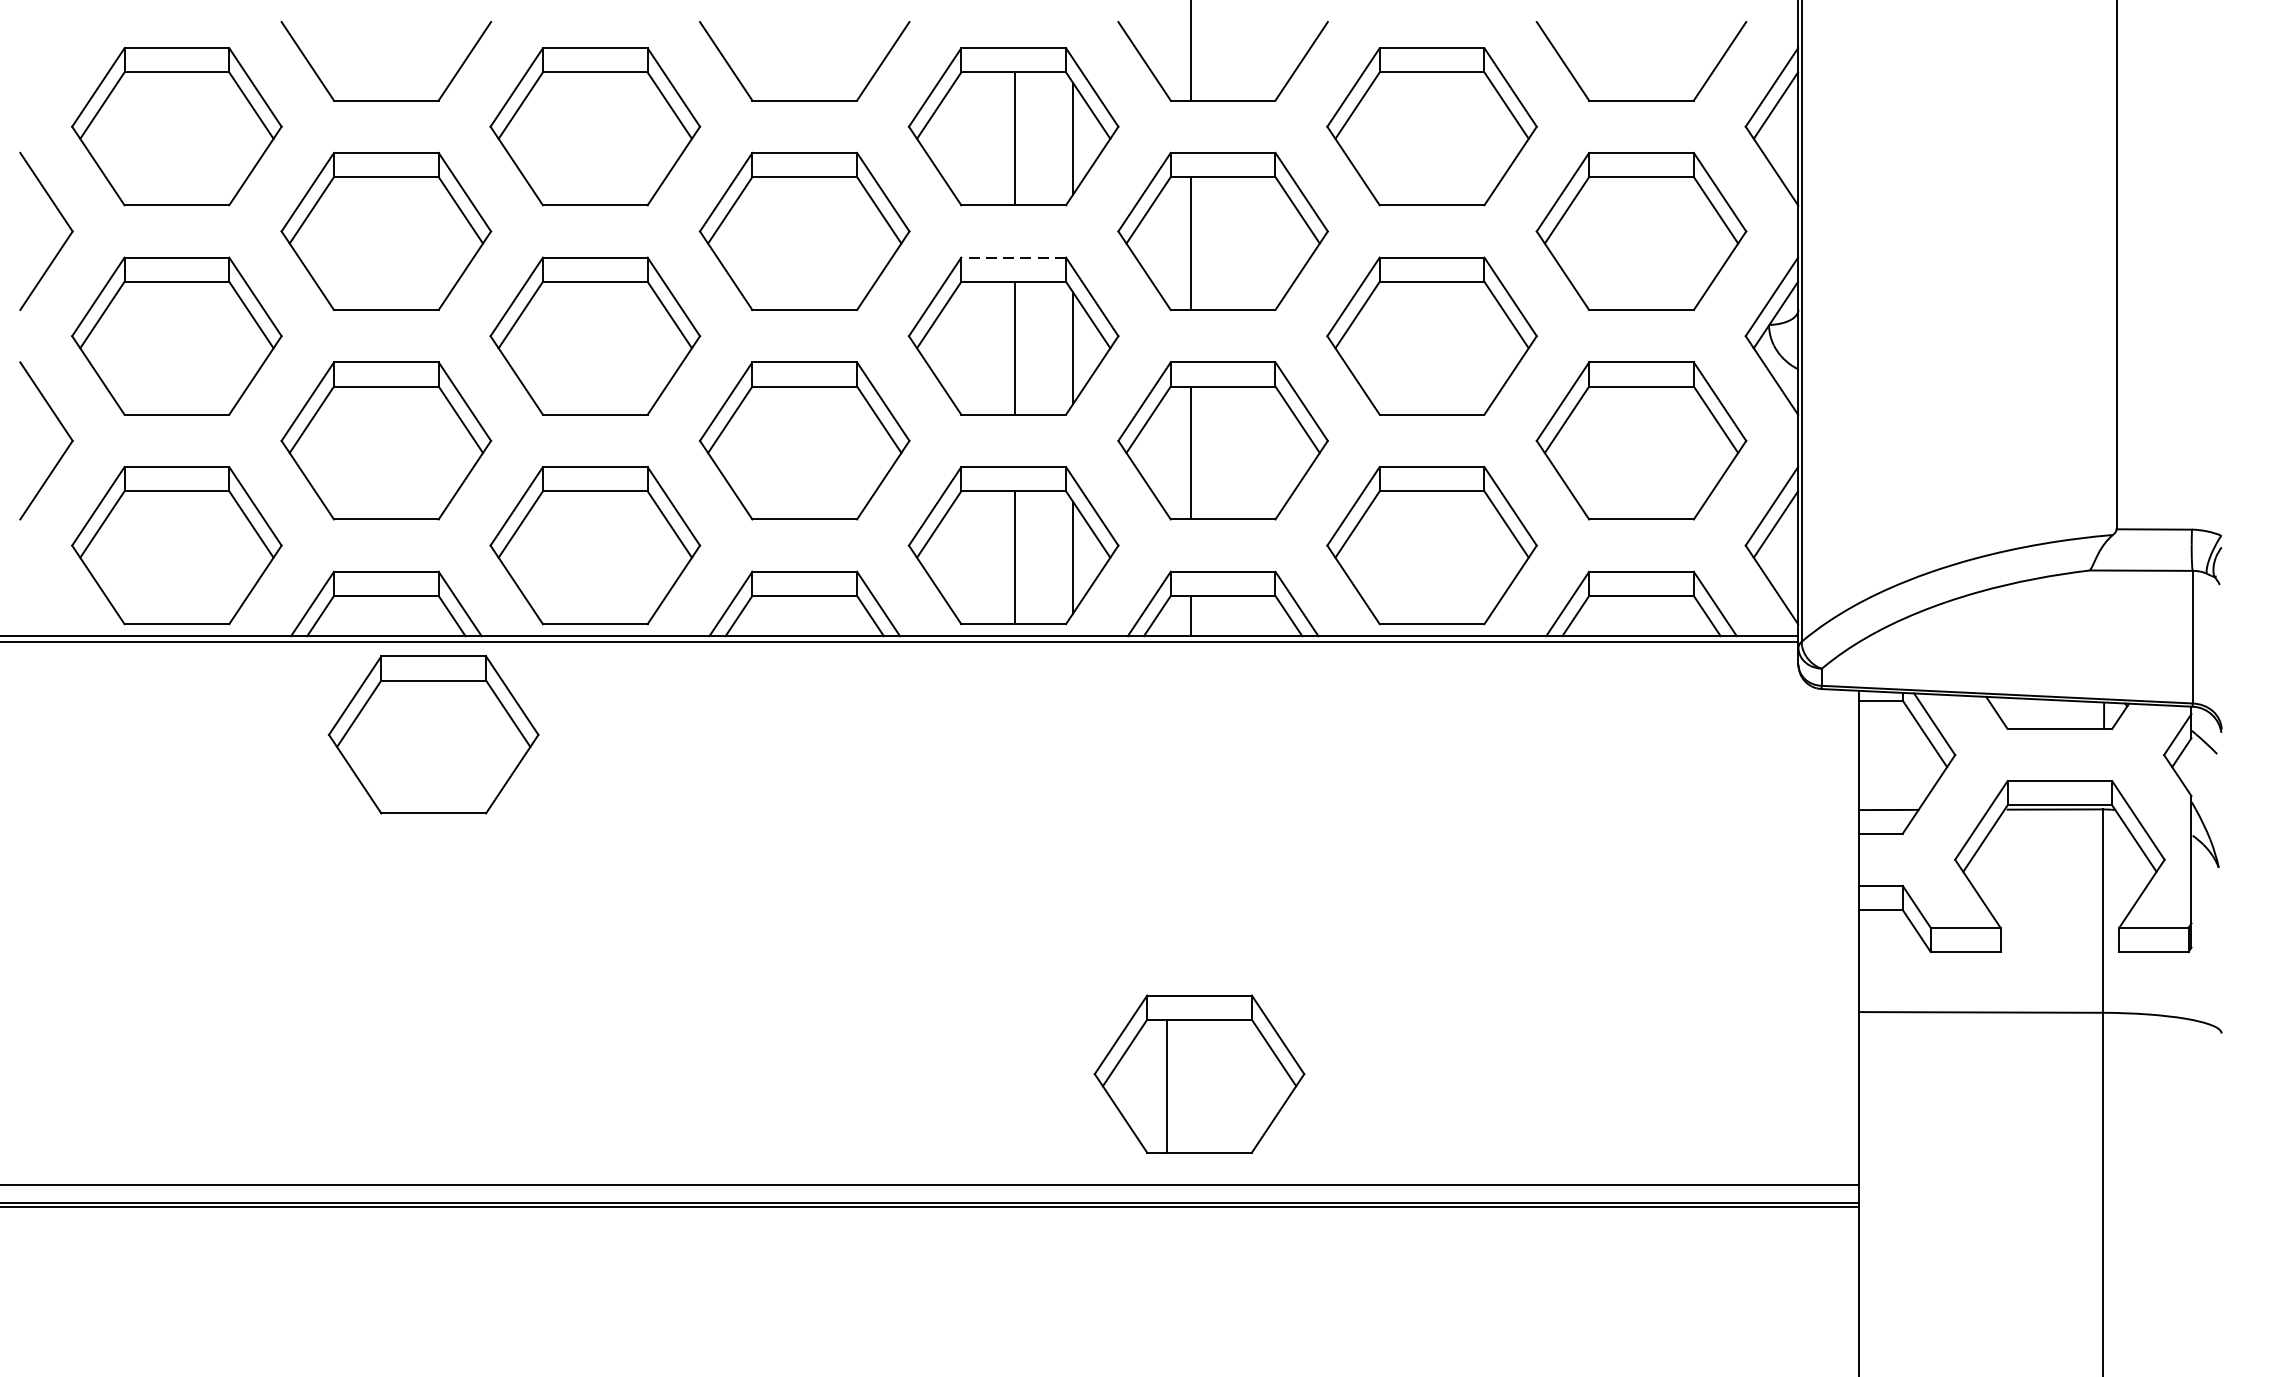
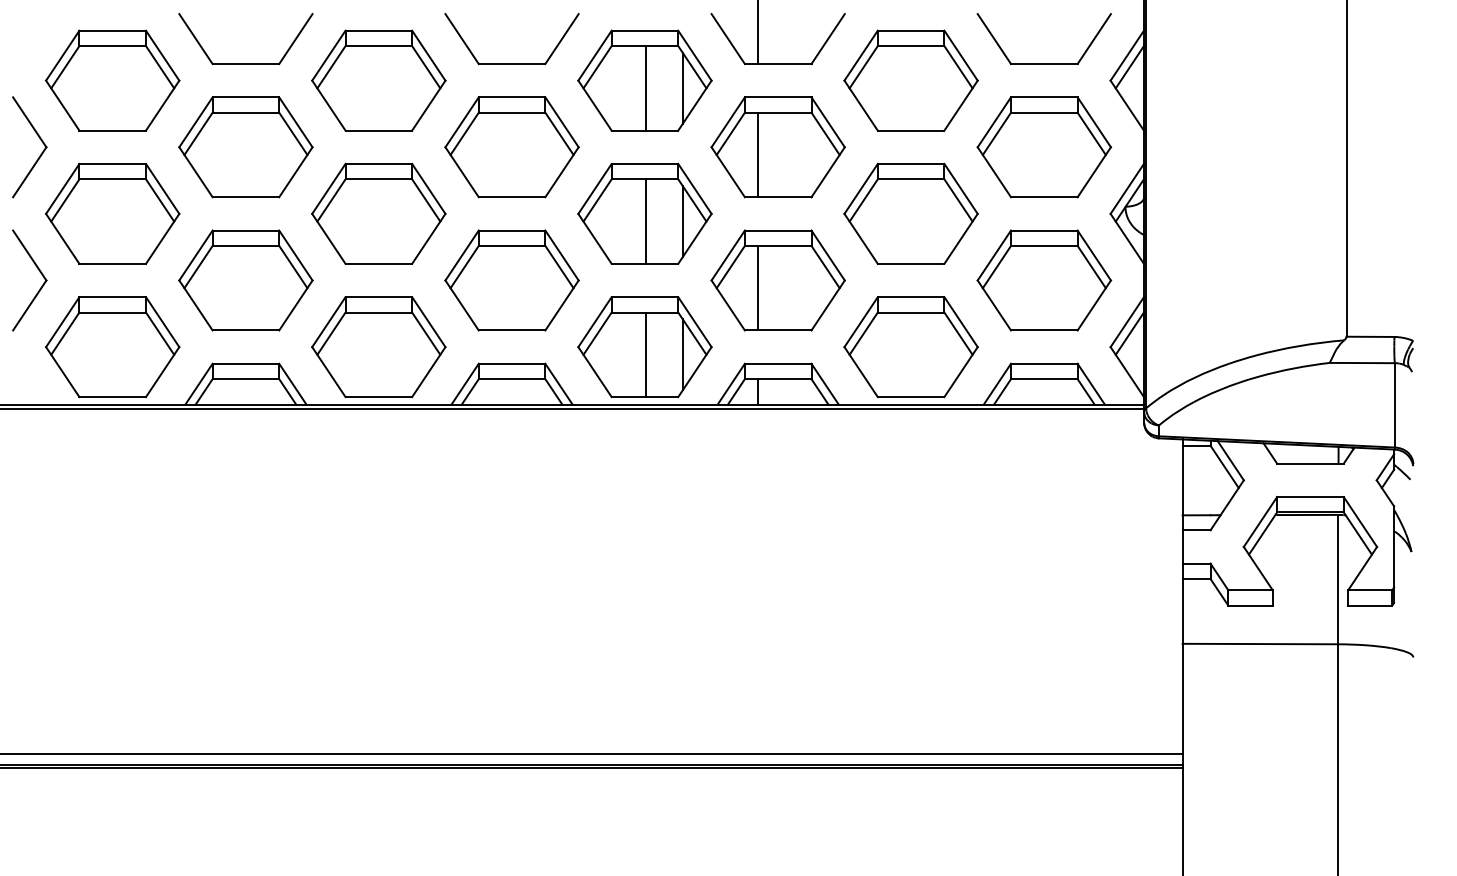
line: (1012, 256) -> (644, 163), dashed -> solid
part: (432, 734) -> (275, 467), removed
part: (1198, 1074) -> (762, 683), removed

